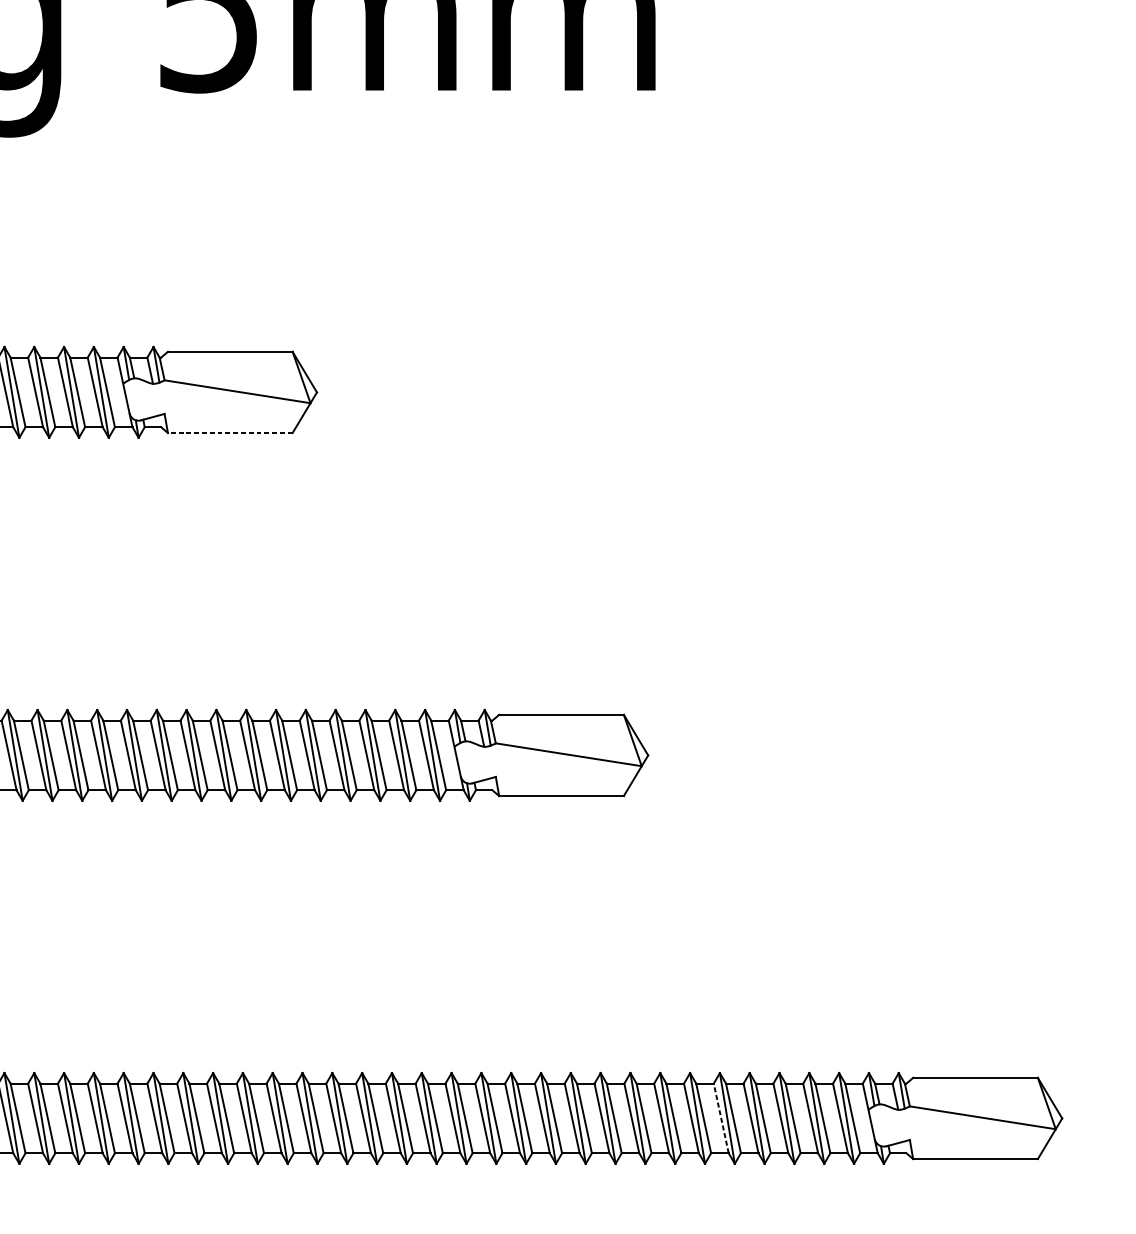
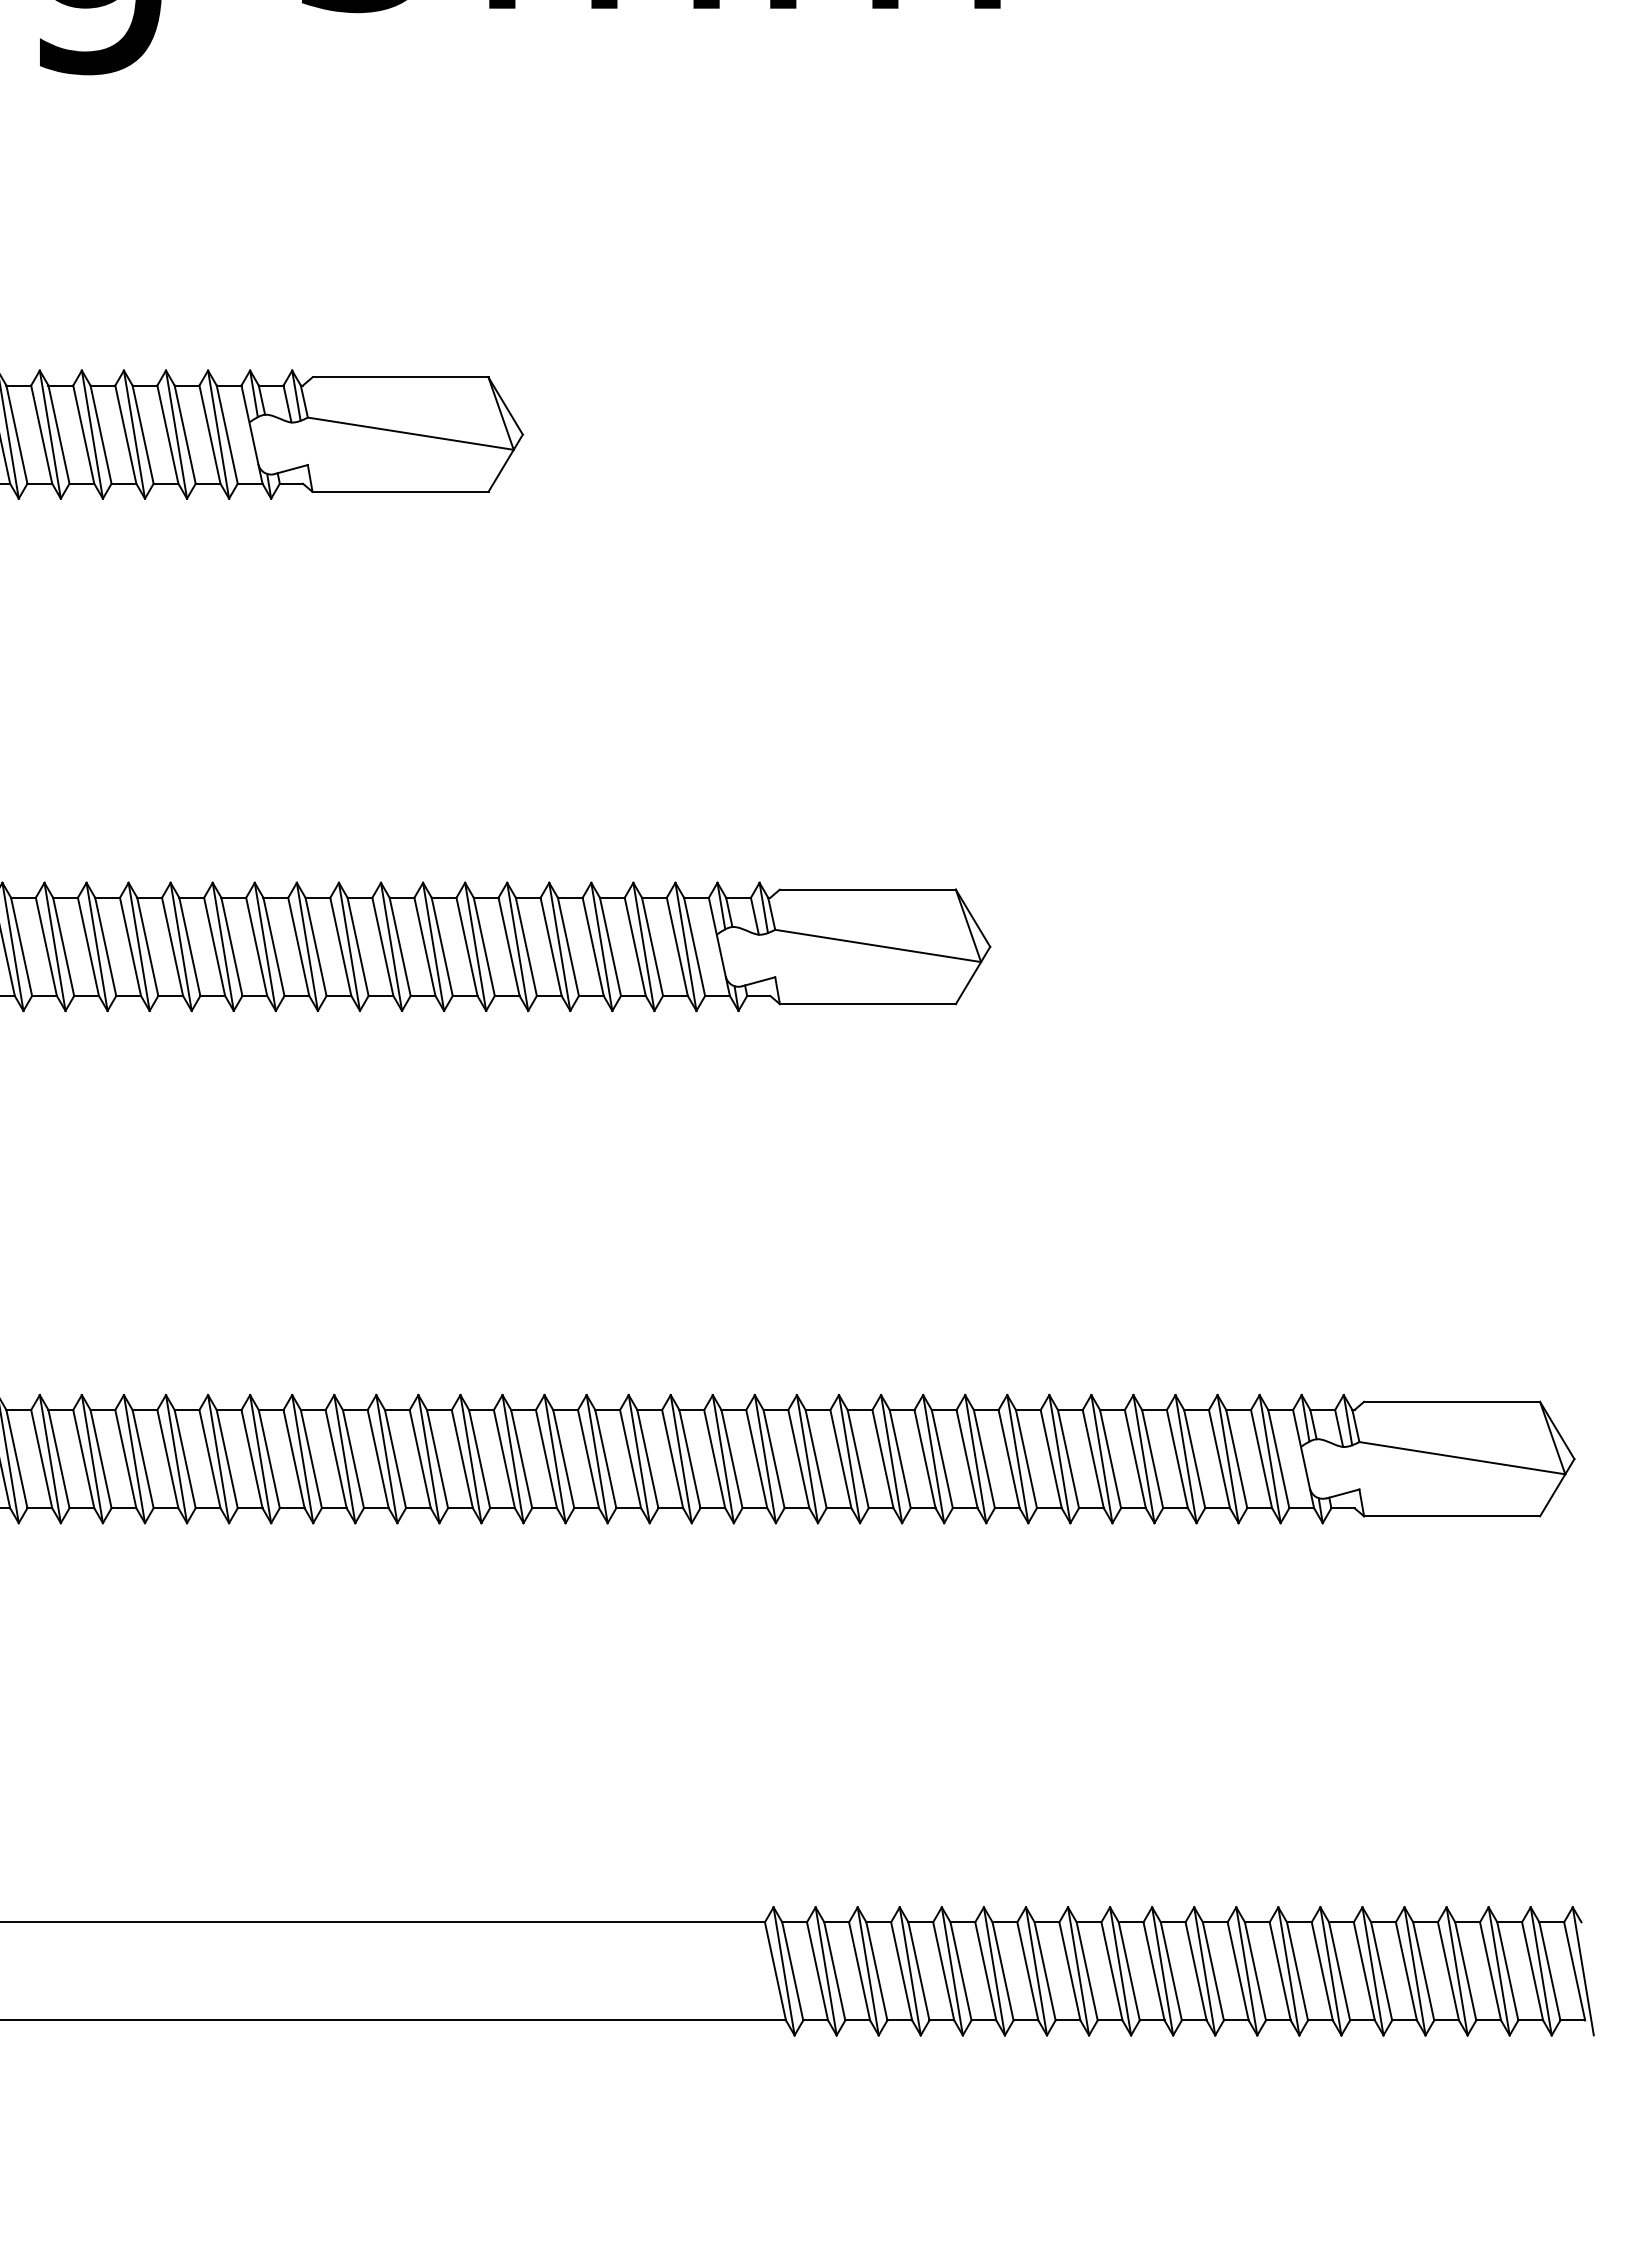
line: (230, 432) -> (400, 491), dashed -> solid
line: (721, 1118) -> (1093, 1458), dashed -> solid

